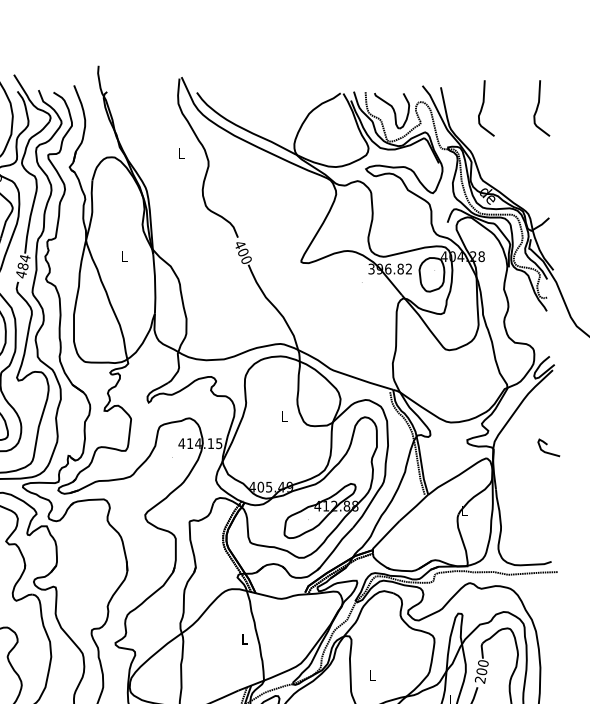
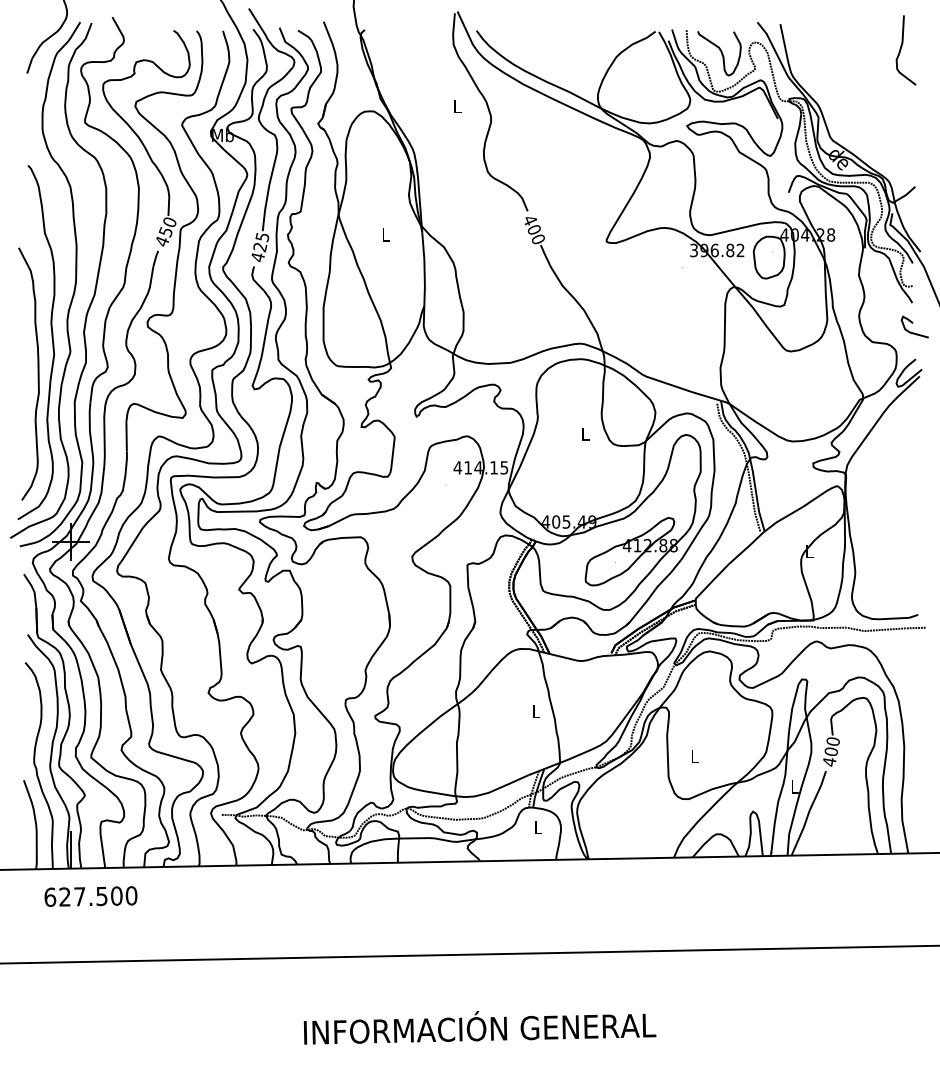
curve: (482, 108) -> (832, 50), removed
text: (24, 262) -> (261, 242), 484 -> 425
curve: (547, 445) -> (912, 323), moved
text: (480, 680) -> (829, 762), 200 -> 400

